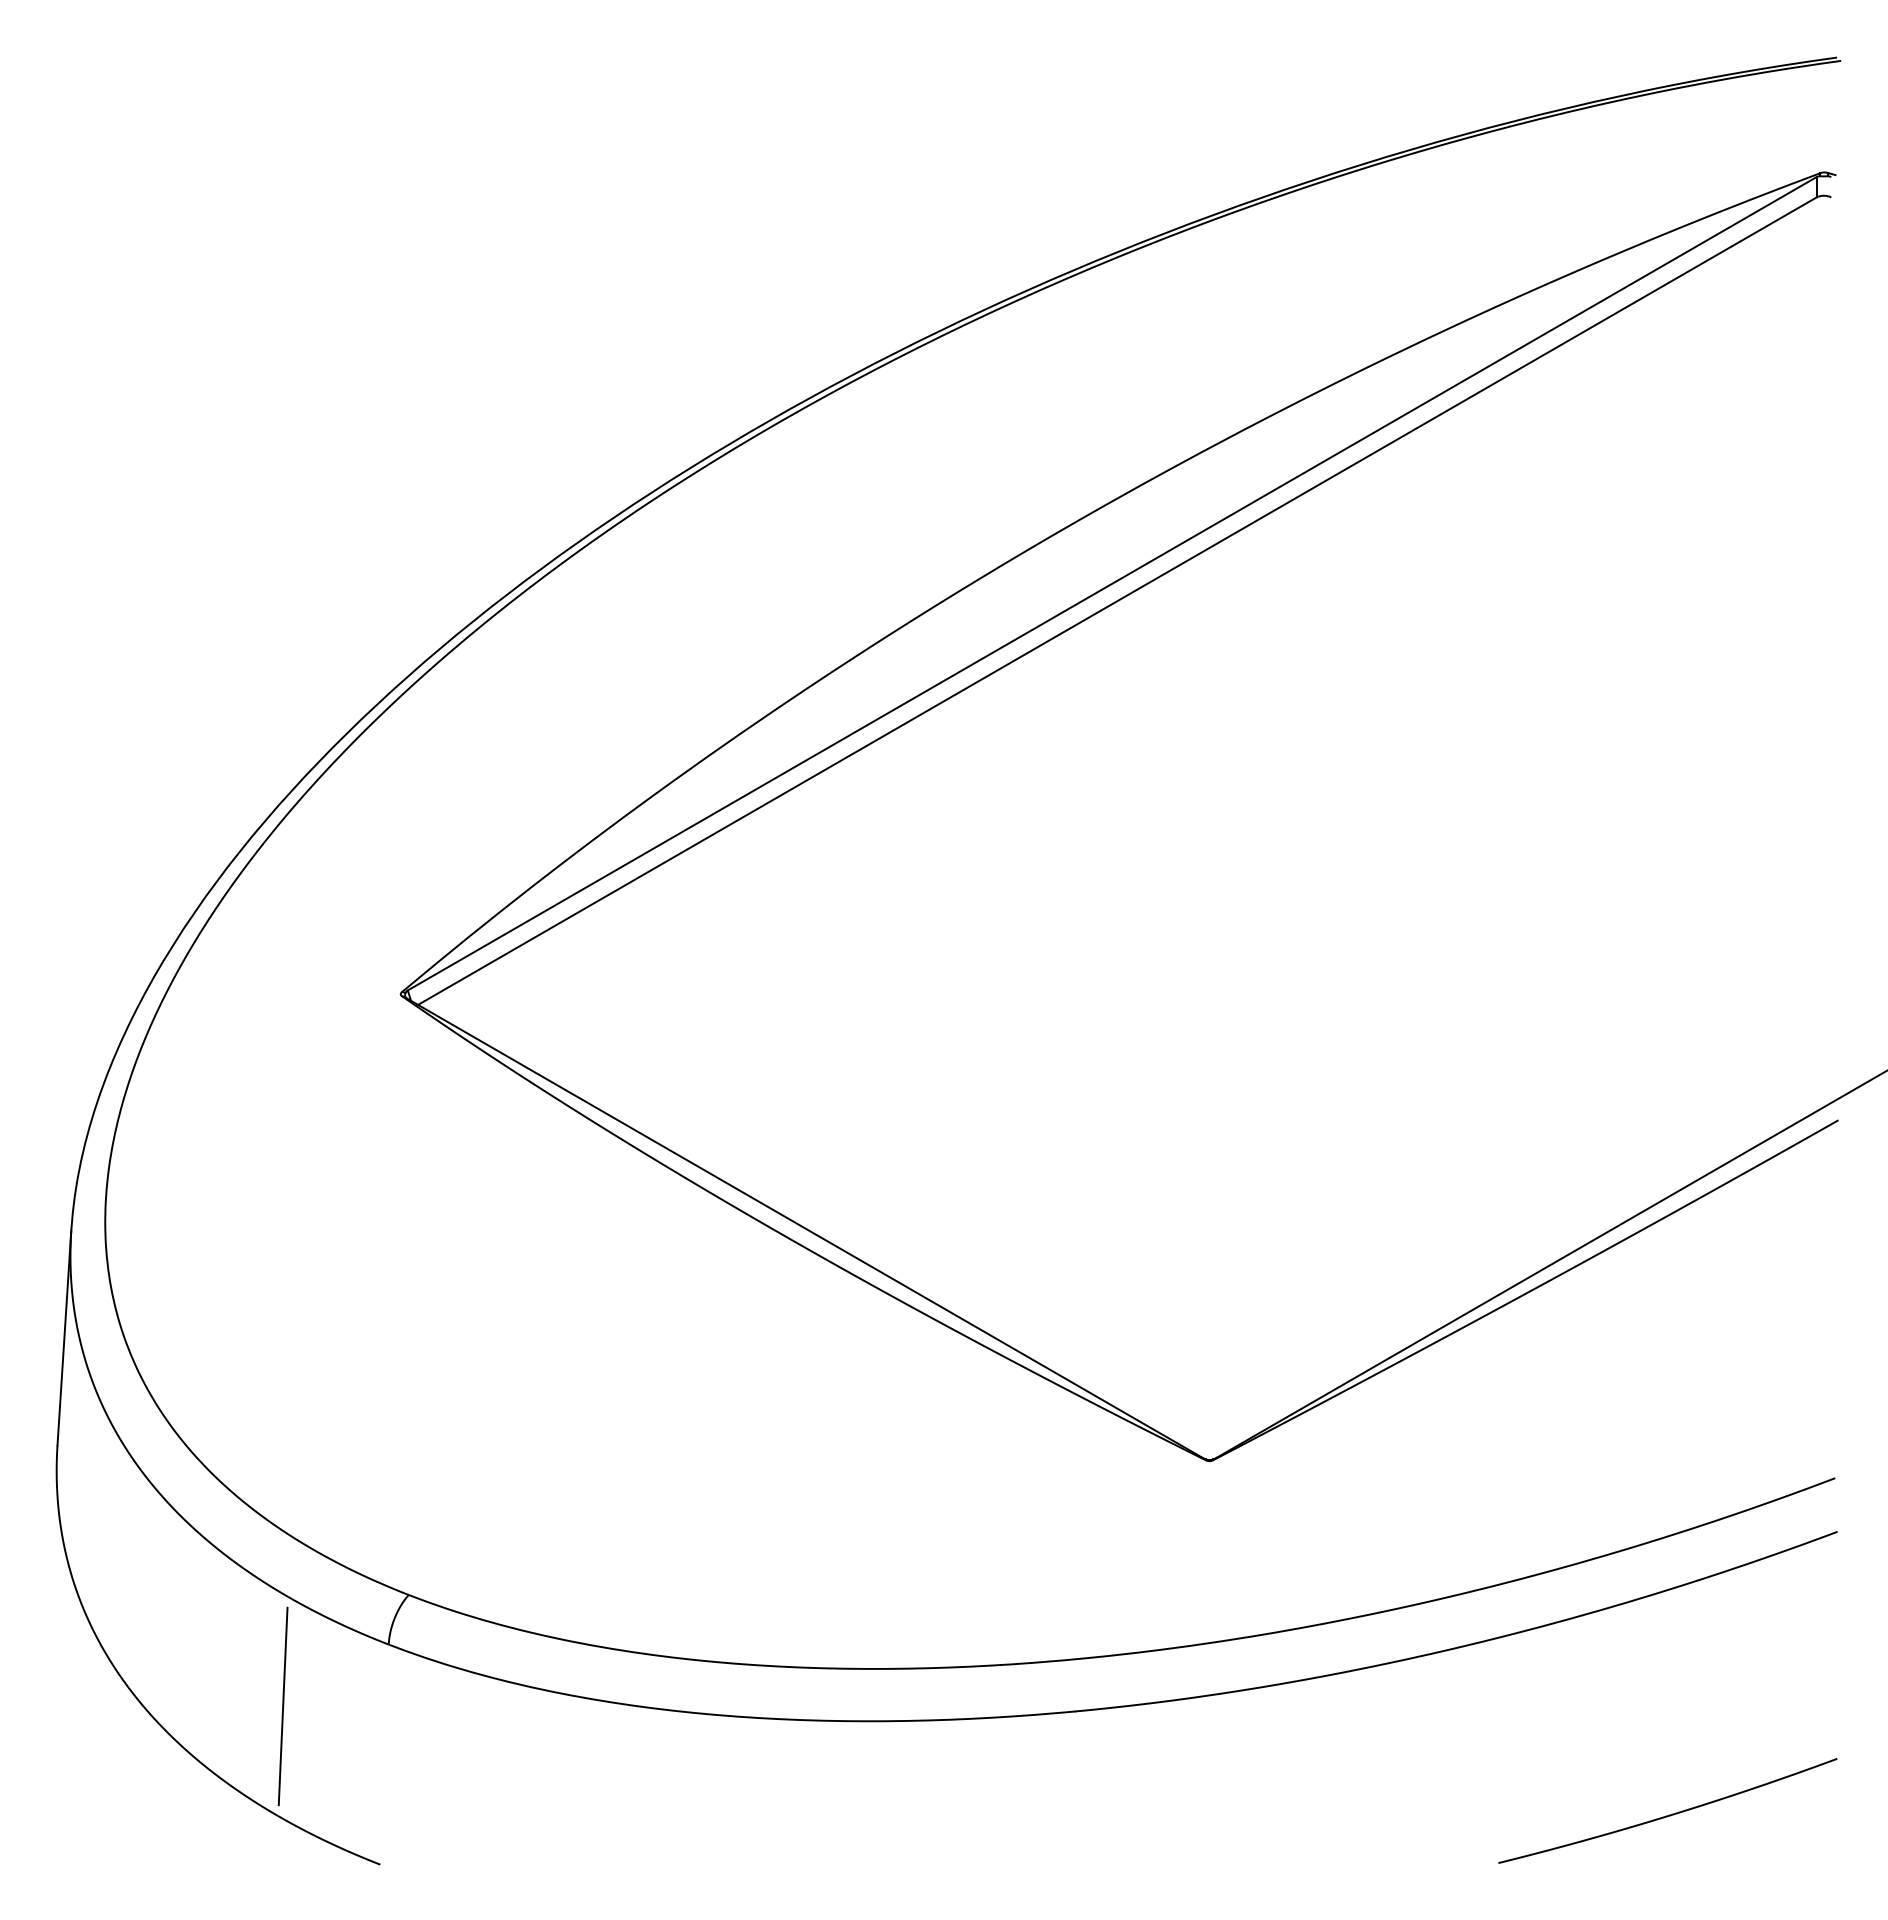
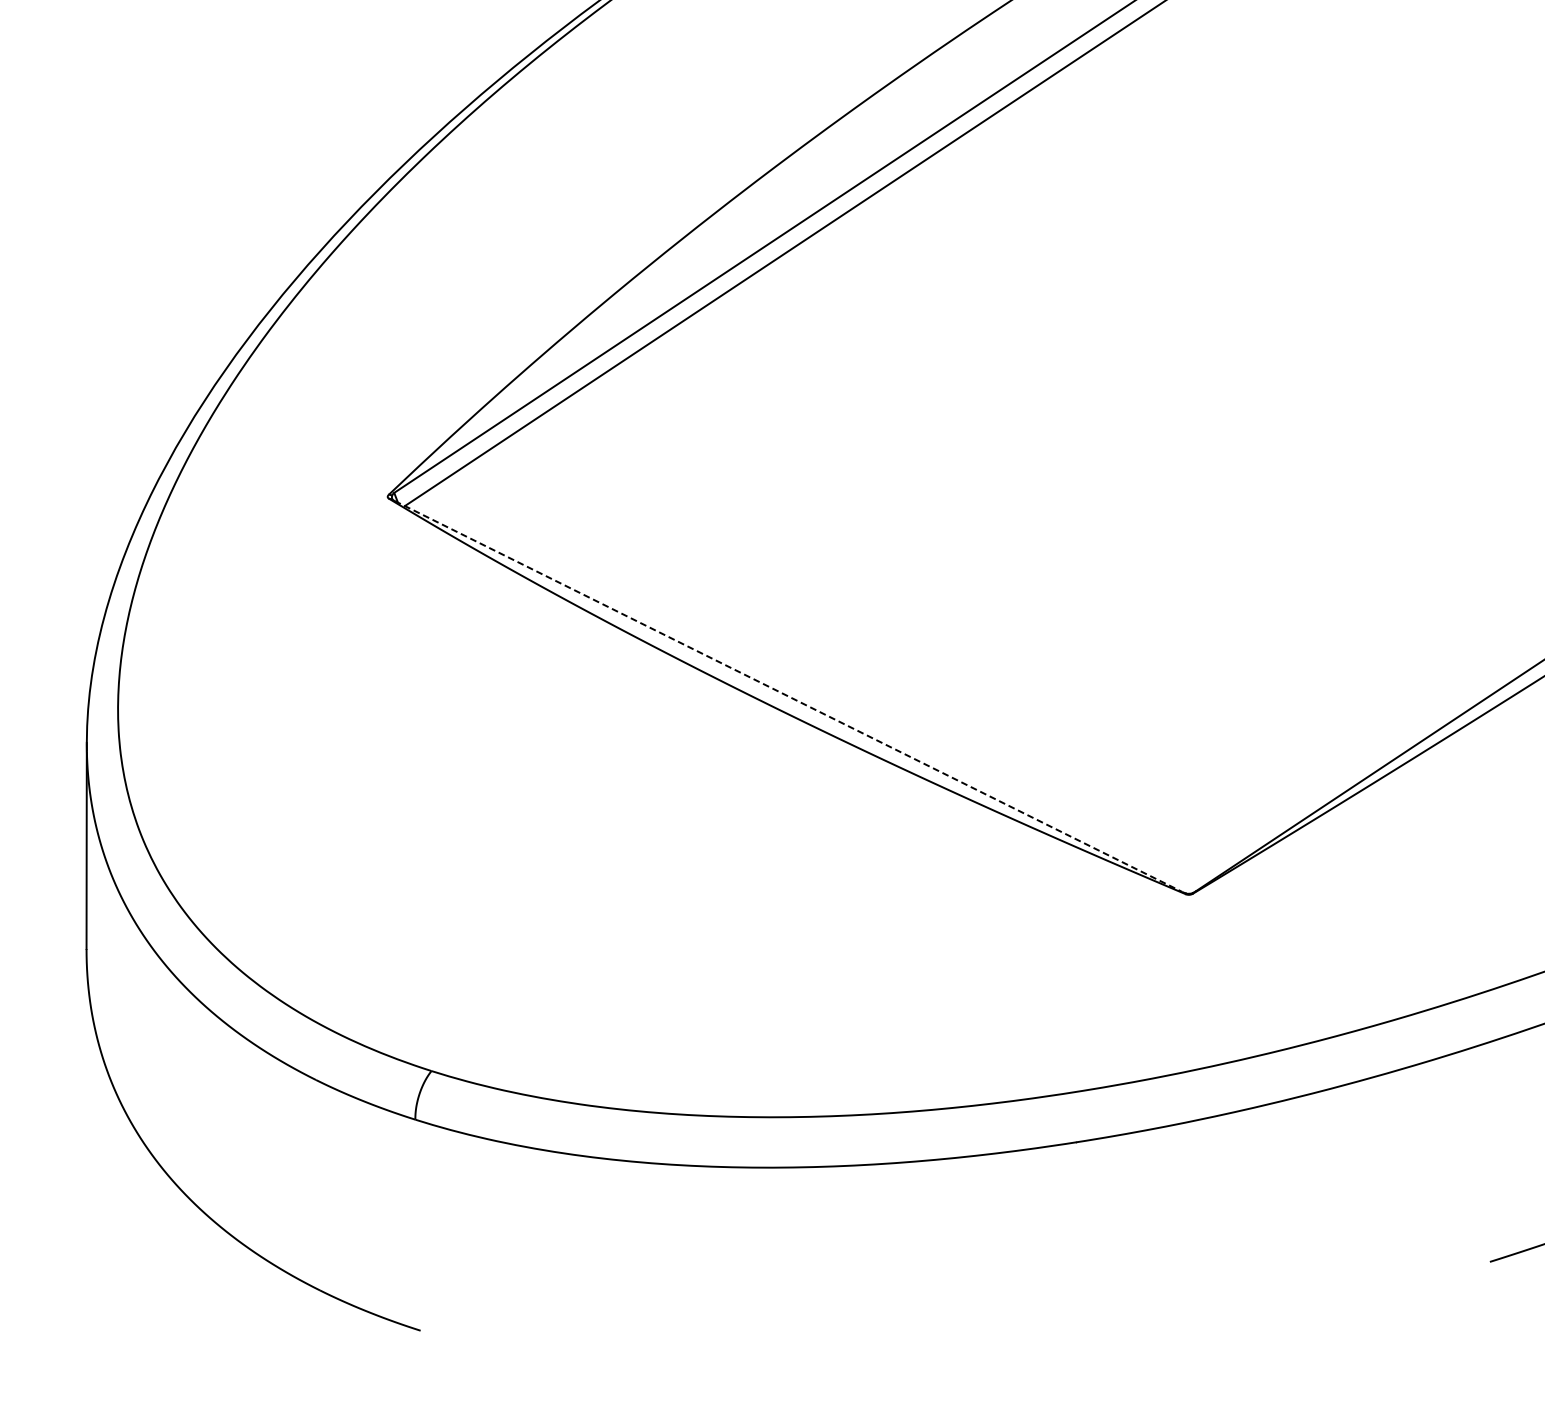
line: (805, 1228) -> (788, 696), solid -> dashed
line: (282, 1706) -> (317, 1185), removed

